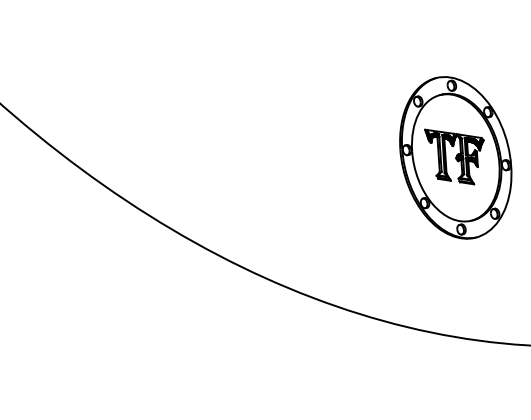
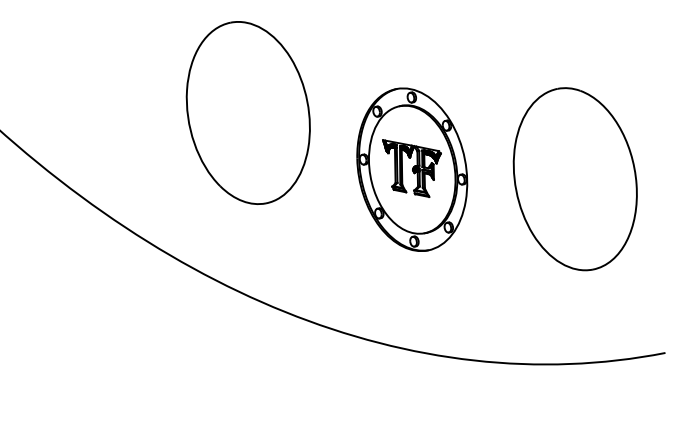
part: (288, 108) -> (247, 112), added

